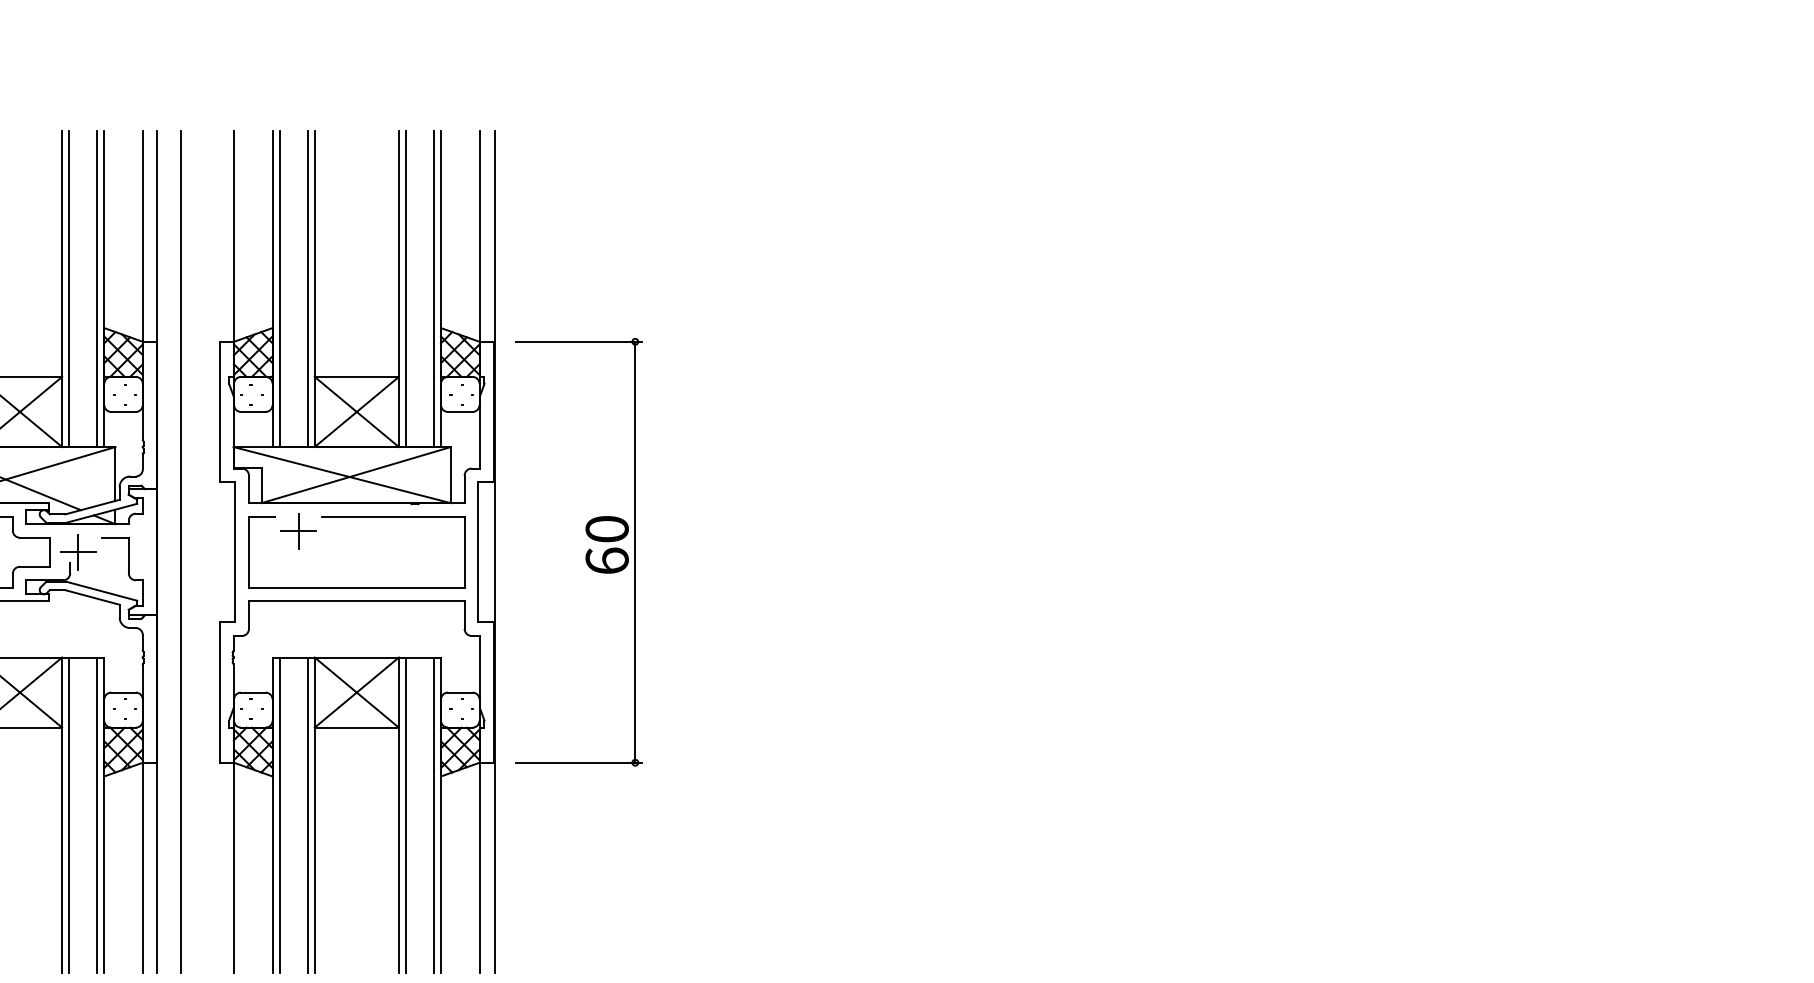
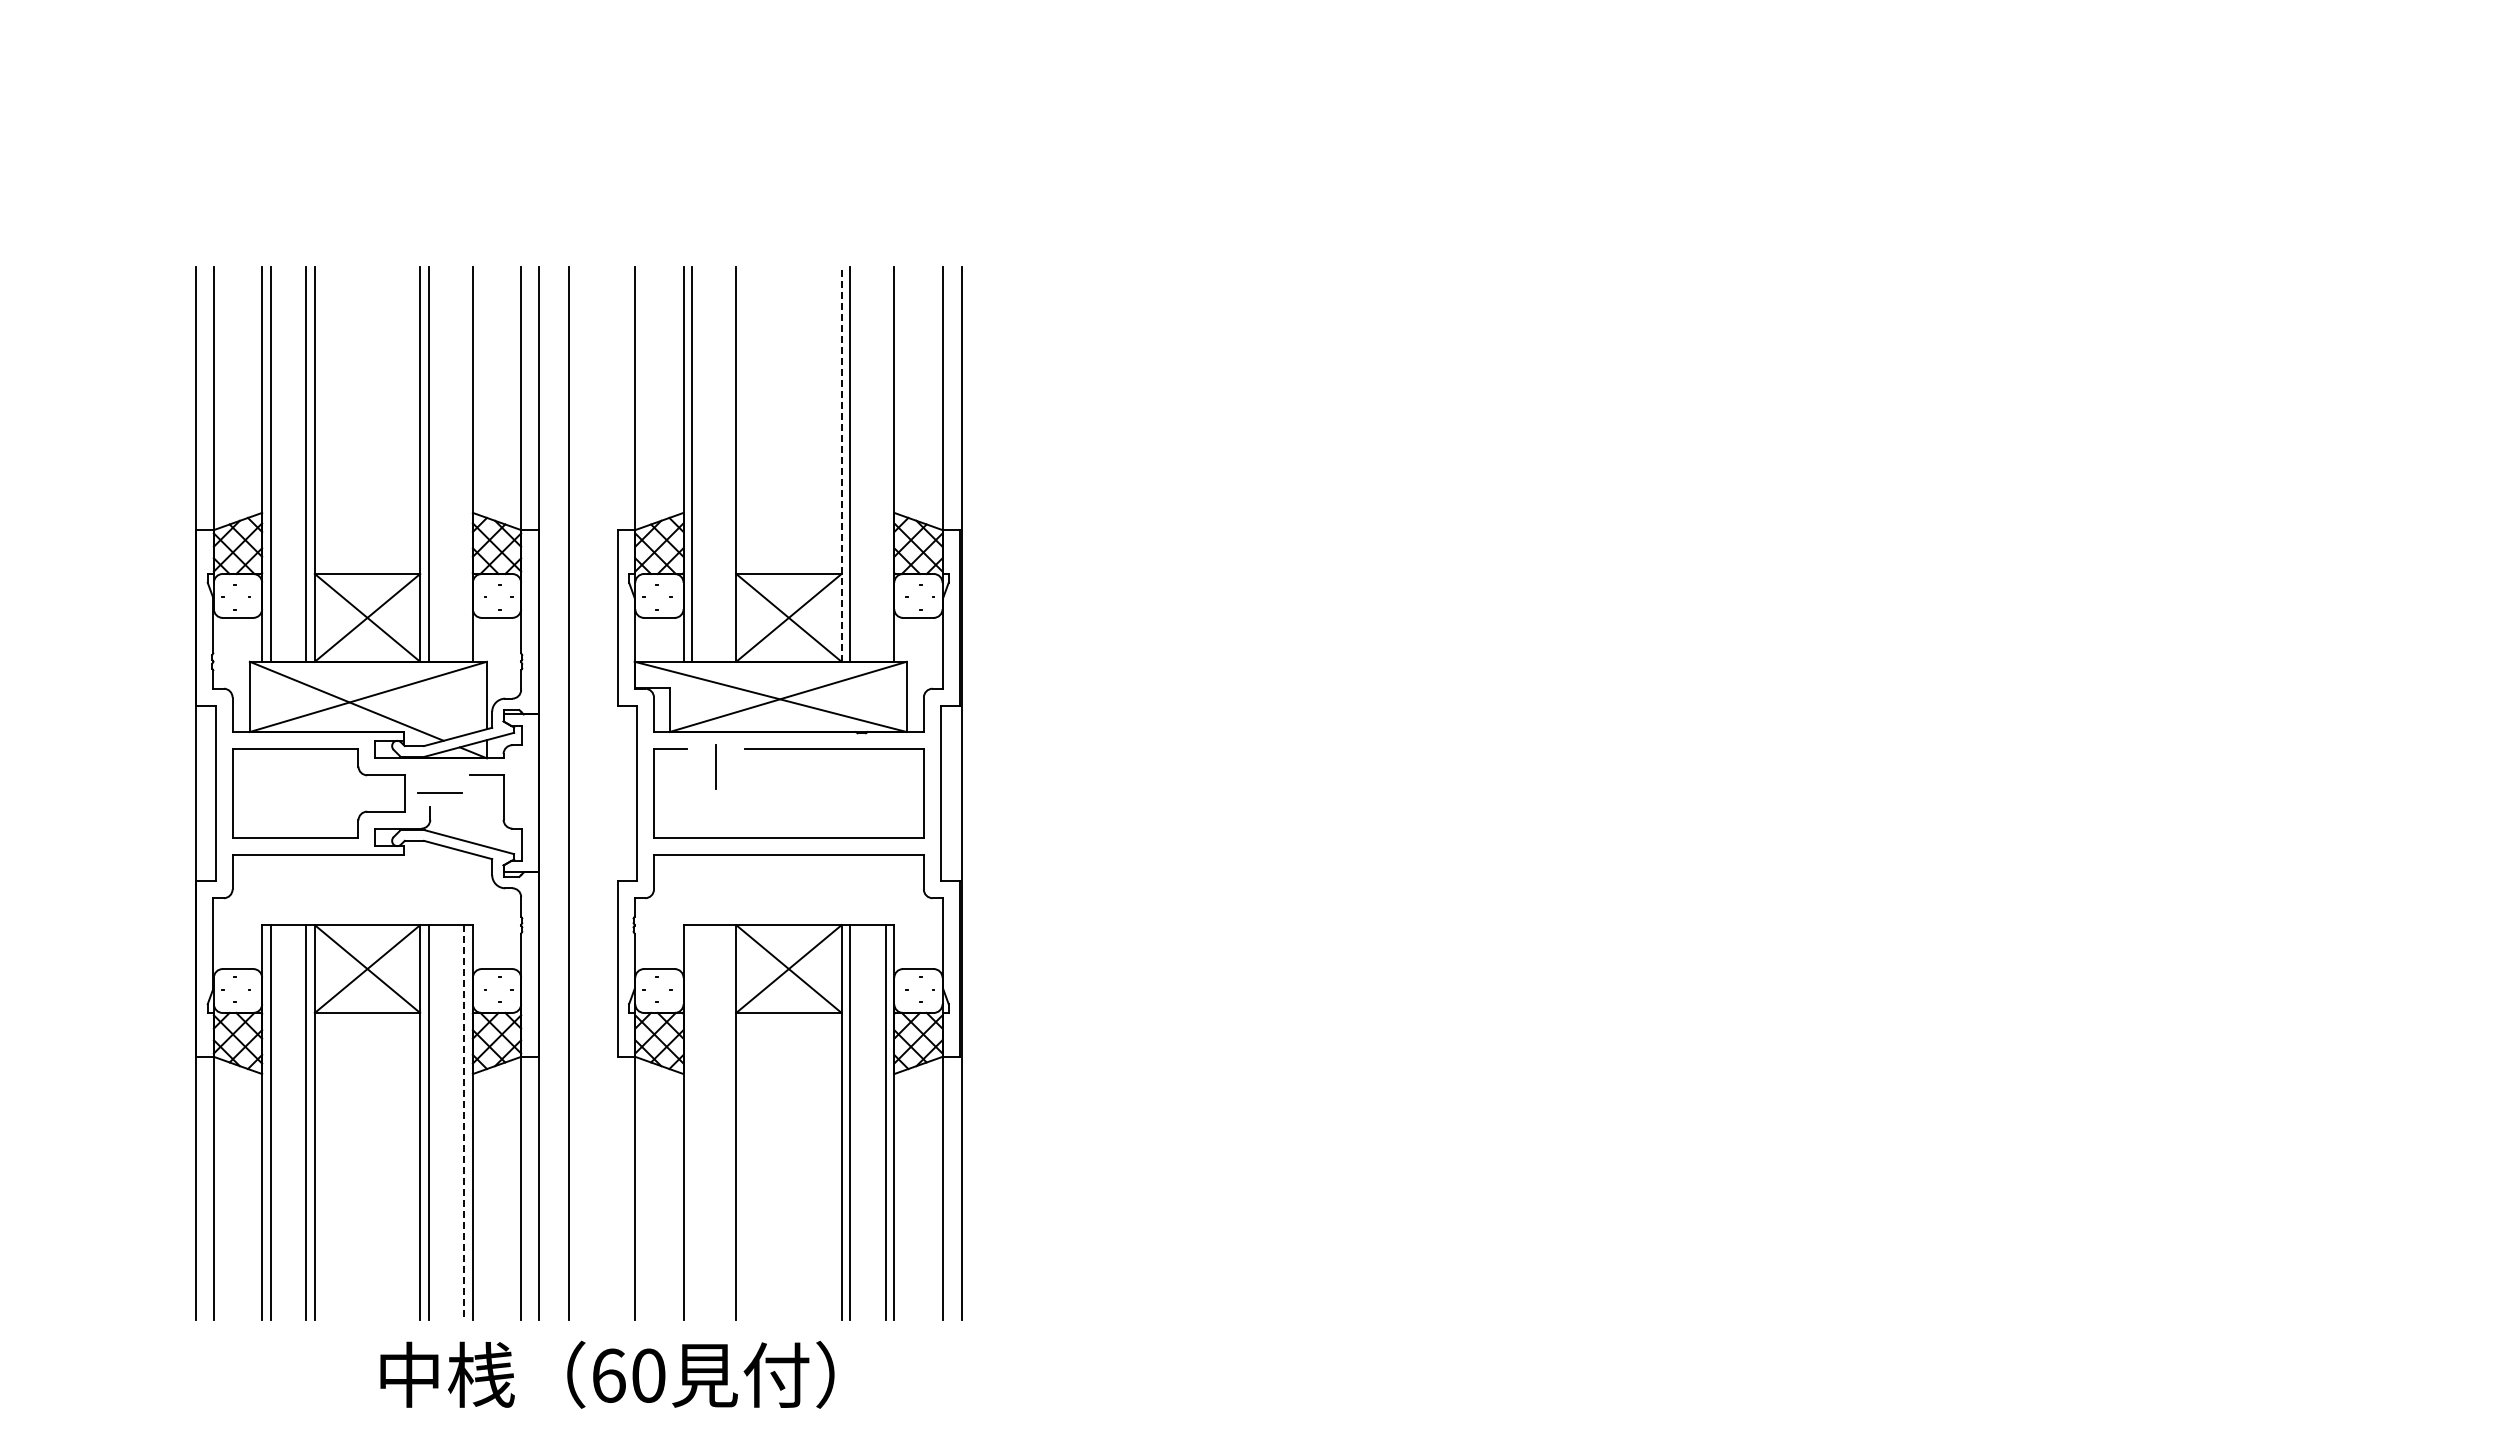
line: (97, 288) -> (464, 463), removed
line: (307, 288) -> (727, 463), removed
line: (433, 288) -> (885, 463), removed
line: (398, 289) -> (841, 464), solid -> dashed
line: (298, 531) -> (716, 767), removed
line: (78, 552) -> (440, 793), removed
part: (585, 554) -> (1075, 796), removed
line: (97, 815) -> (464, 1122), solid -> dashed
line: (279, 815) -> (692, 1122), removed
line: (307, 815) -> (727, 1122), removed

